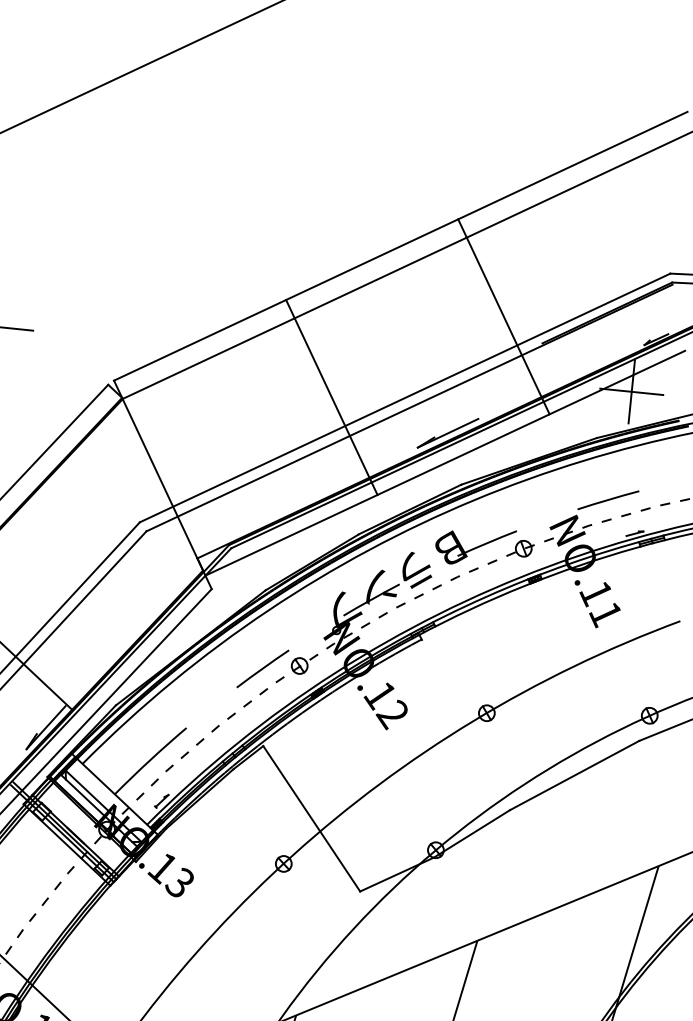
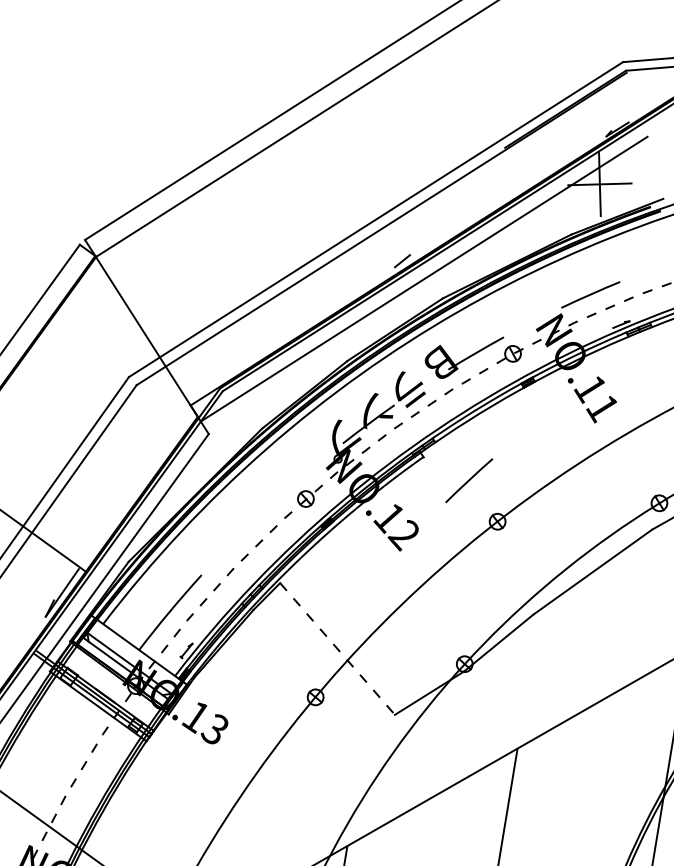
line: (503, 316) -> (463, 126), removed
line: (331, 396) -> (302, 227), removed
line: (447, 432) -> (422, 248), removed
line: (262, 668) -> (468, 480), moved
line: (312, 819) -> (338, 649), solid -> dashed

